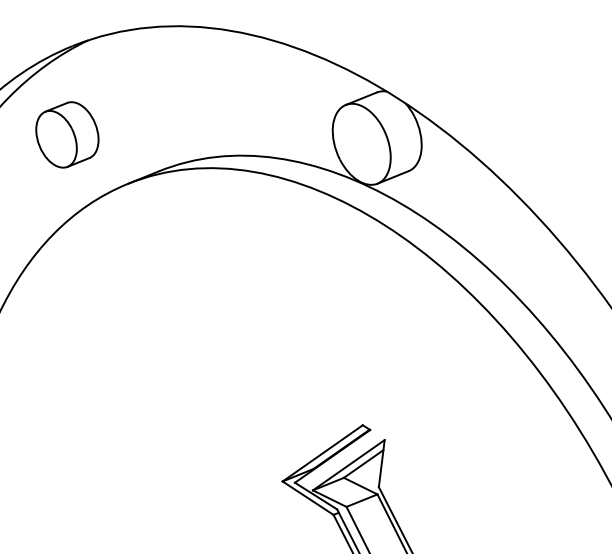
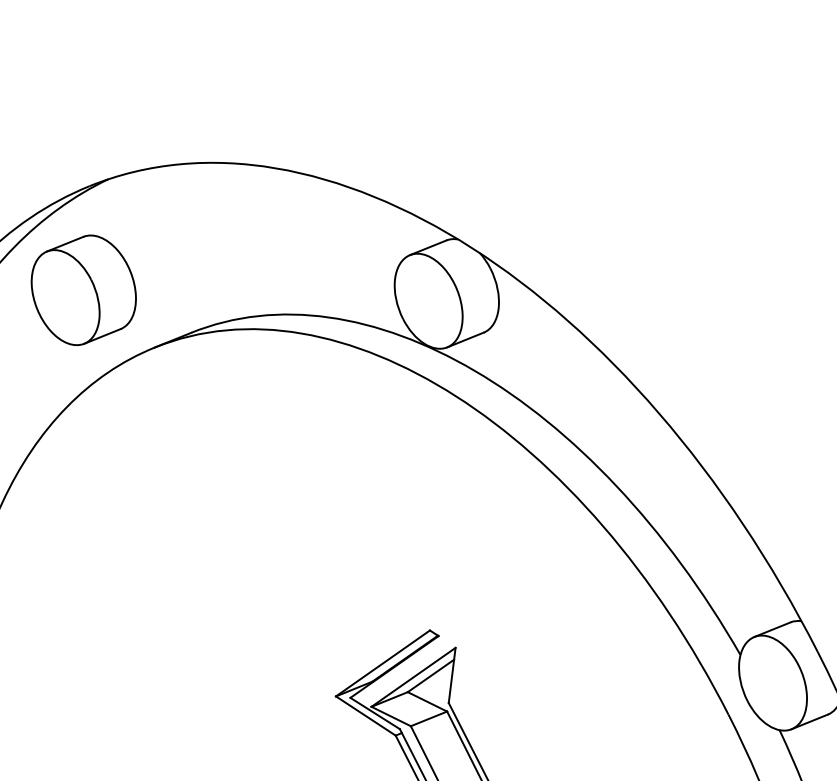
part: (67, 134) -> (83, 289), size x1.43

